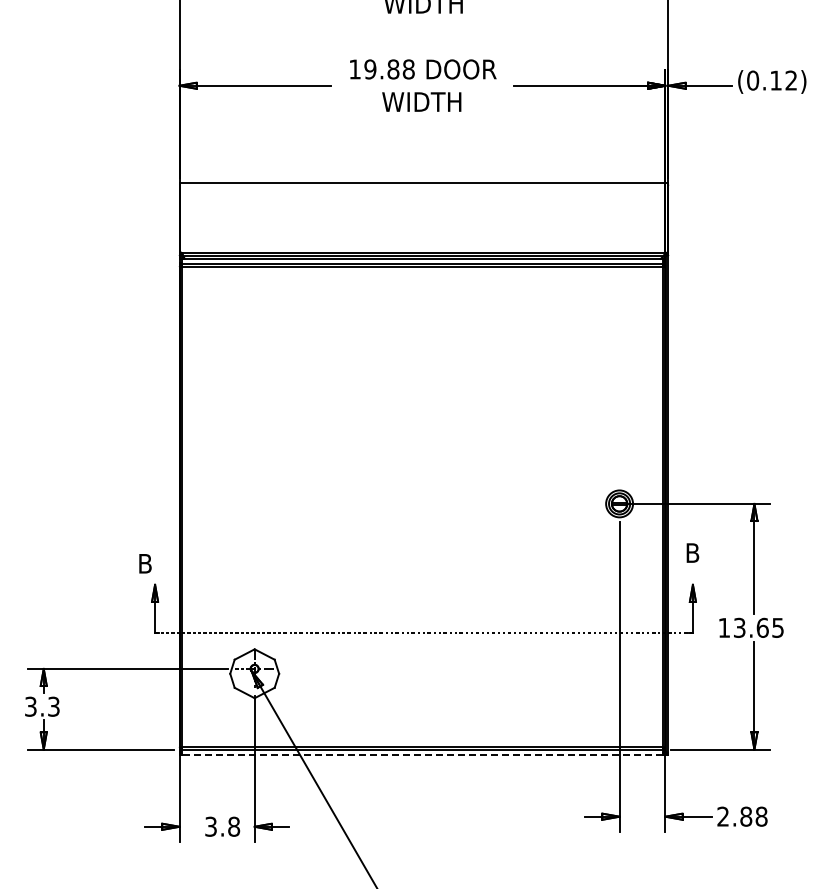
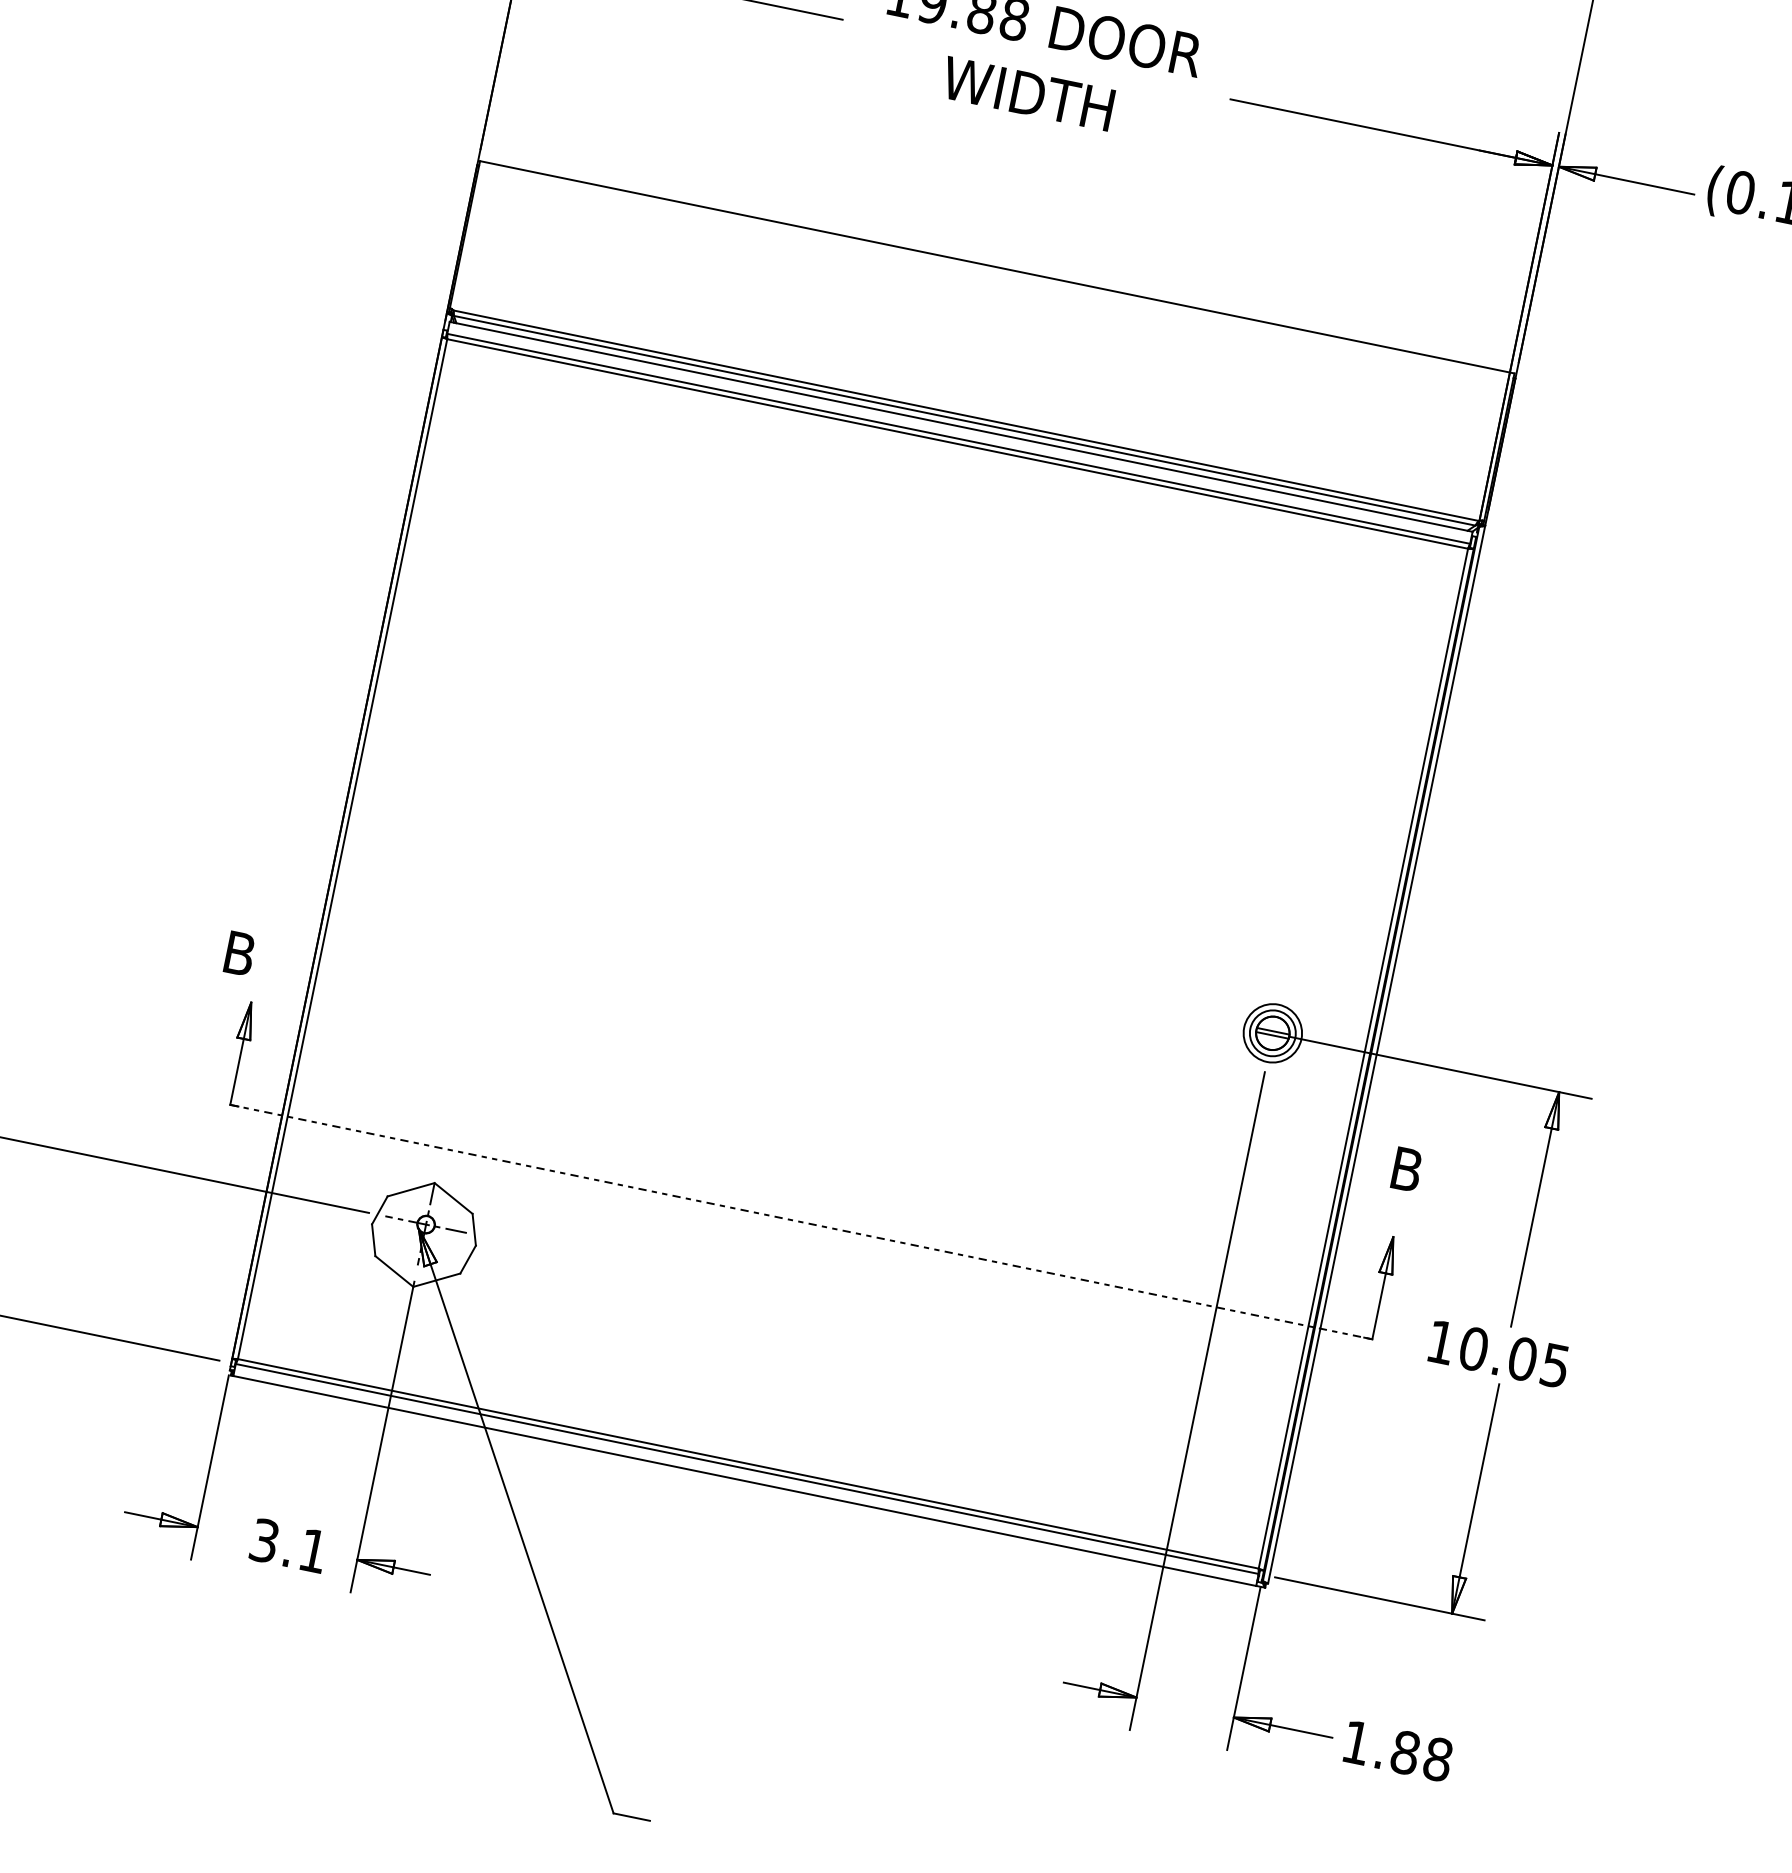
text: (750, 627) -> (1496, 1352), 13.65 -> 10.05
line: (422, 755) -> (744, 1481), dashed -> solid
text: (722, 816) -> (1355, 1741), 2.88 -> 1.88
text: (234, 826) -> (314, 1550), 3.8 -> 3.1

